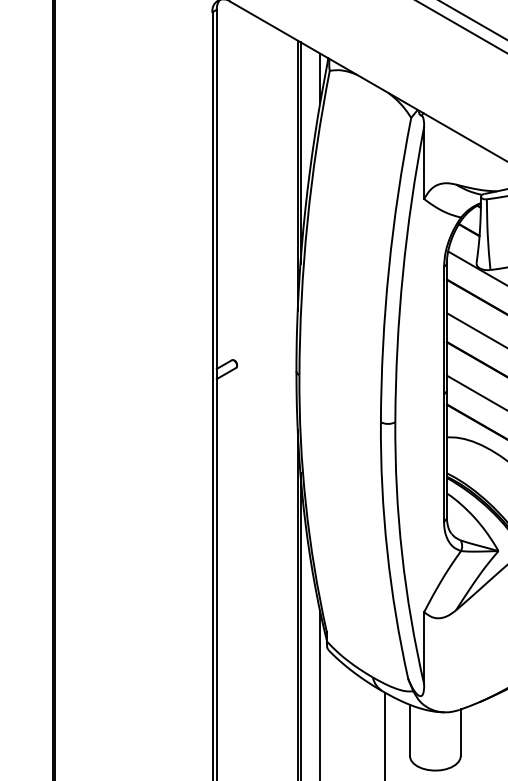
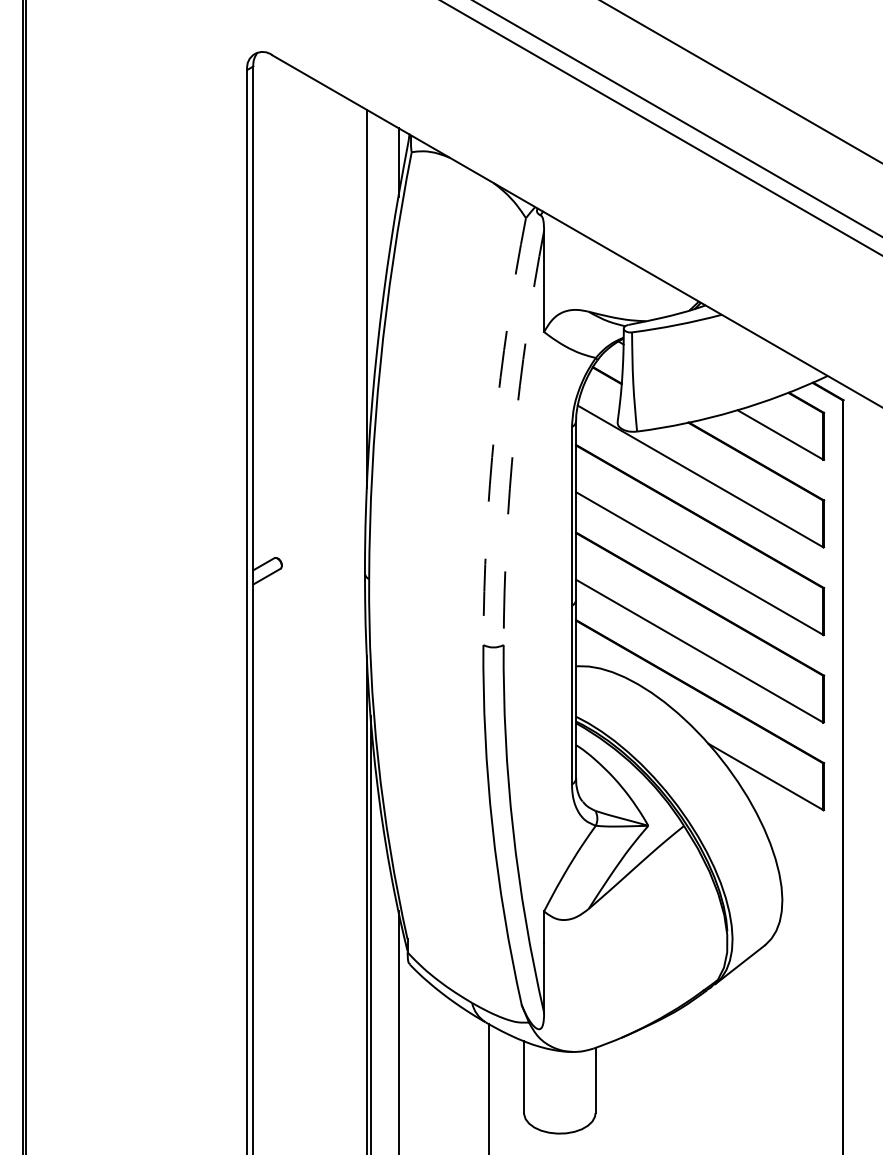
line: (300, 153) -> (370, 267), removed
arc: (388, 269) -> (494, 430), solid -> dashed
arc: (403, 273) -> (514, 436), solid -> dashed

